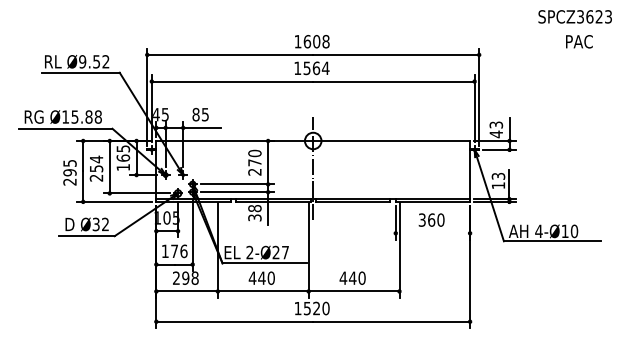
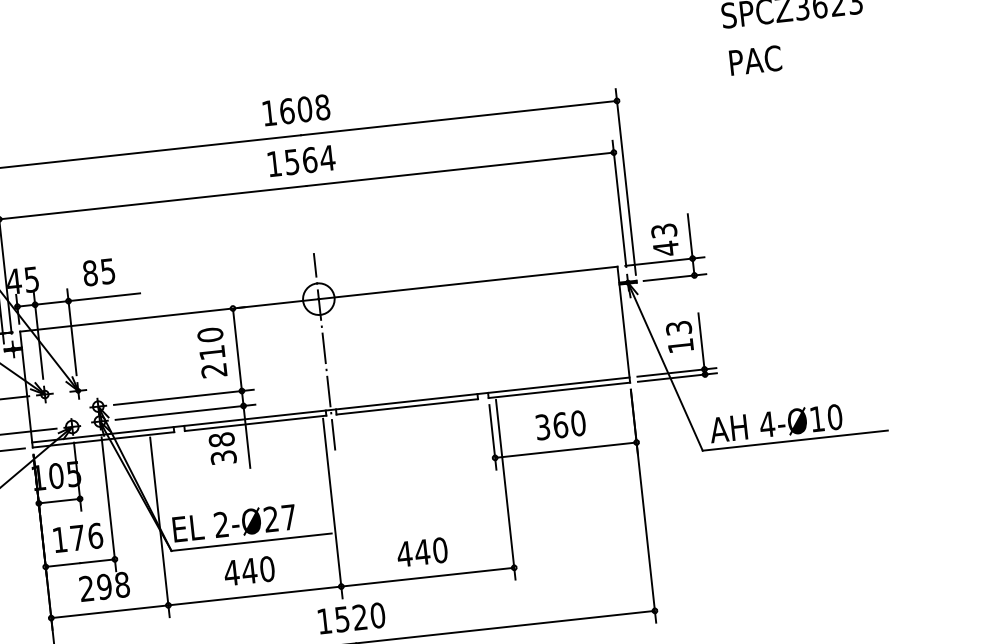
text: (579, 41) -> (755, 59), moved
text: (254, 162) -> (211, 352), 270 -> 210
line: (432, 233) -> (565, 450), added

